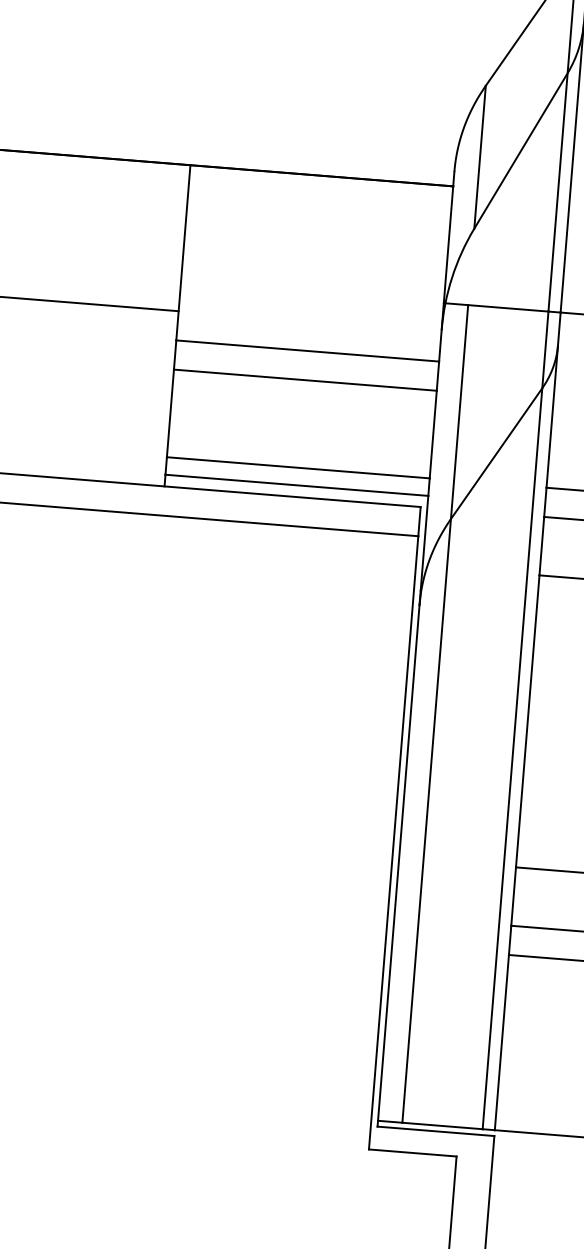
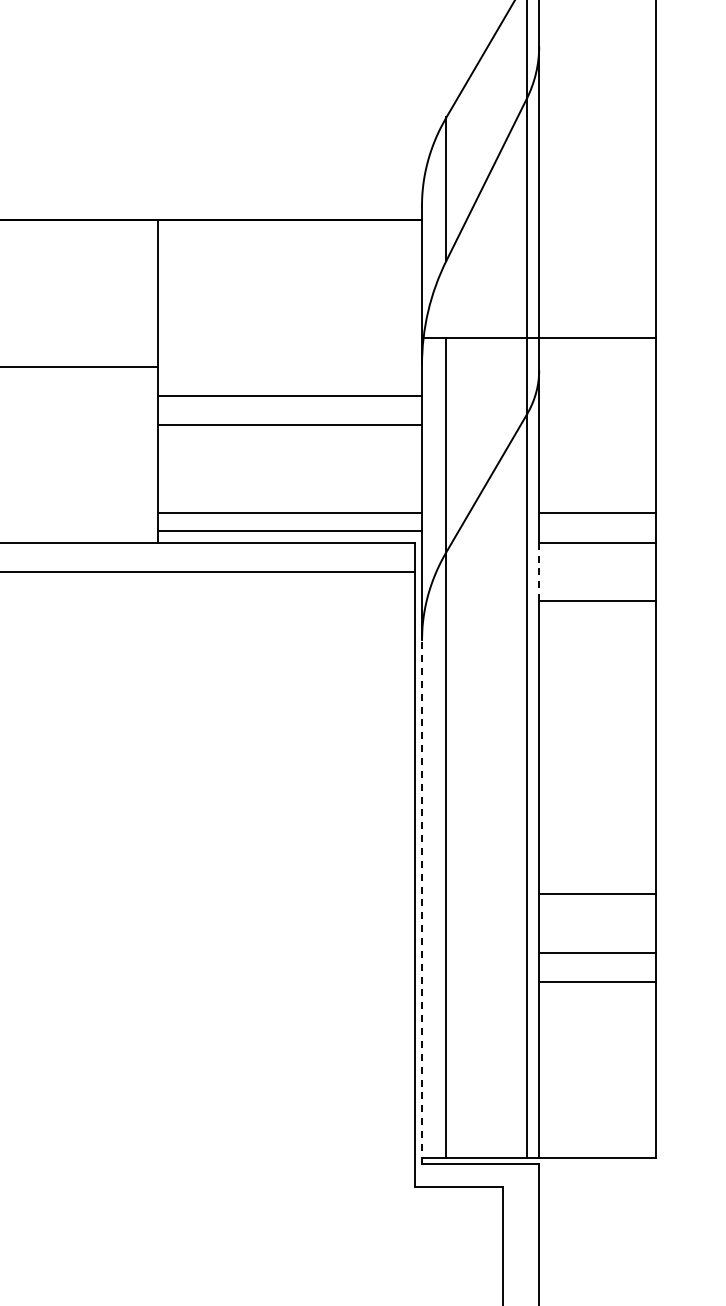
line: (542, 545) -> (539, 571), solid -> dashed
line: (399, 866) -> (422, 902), solid -> dashed

